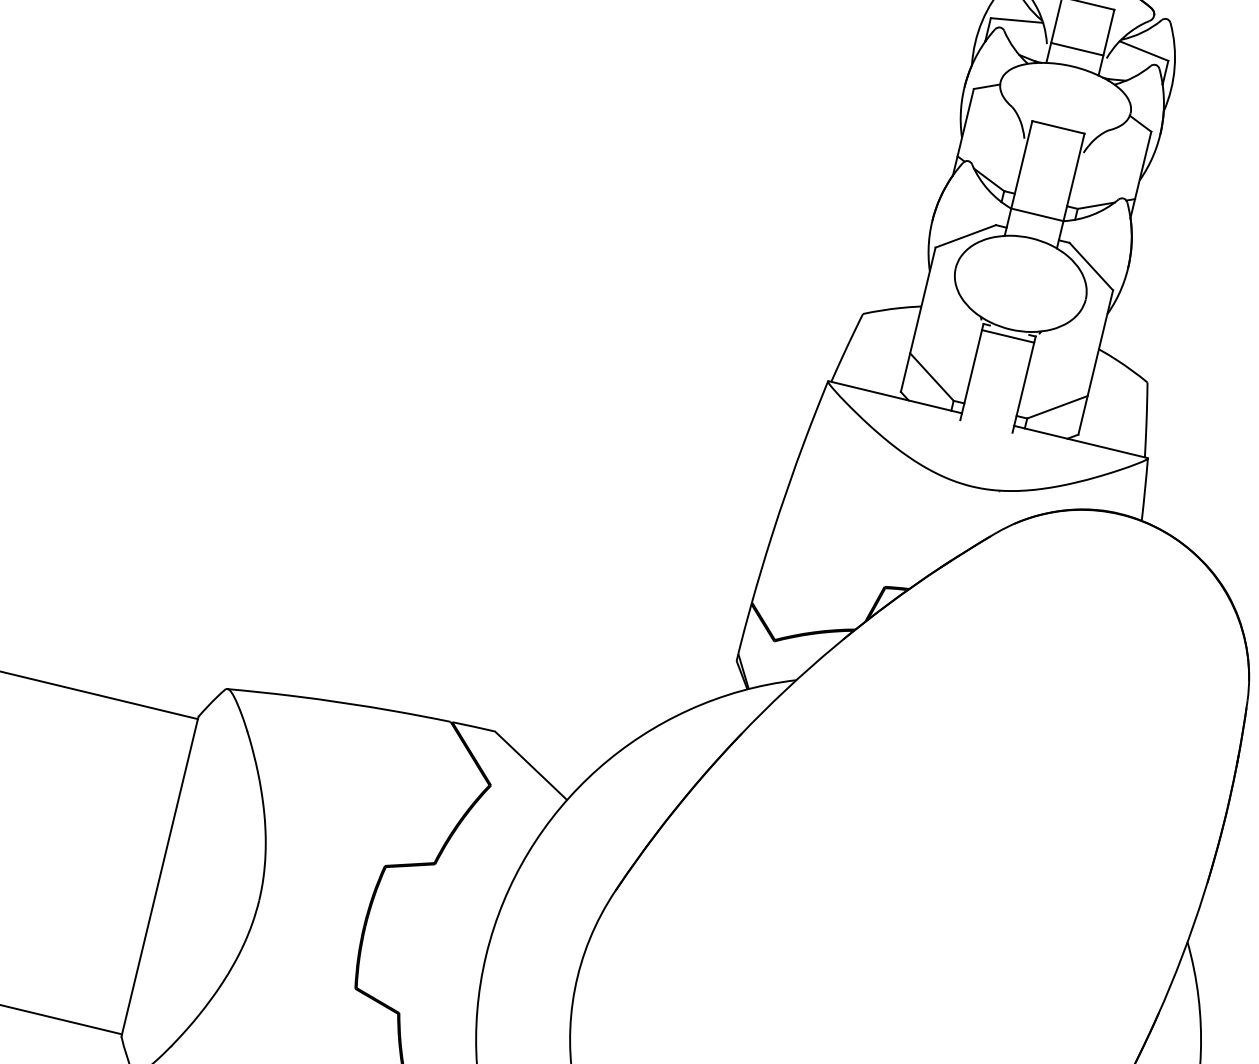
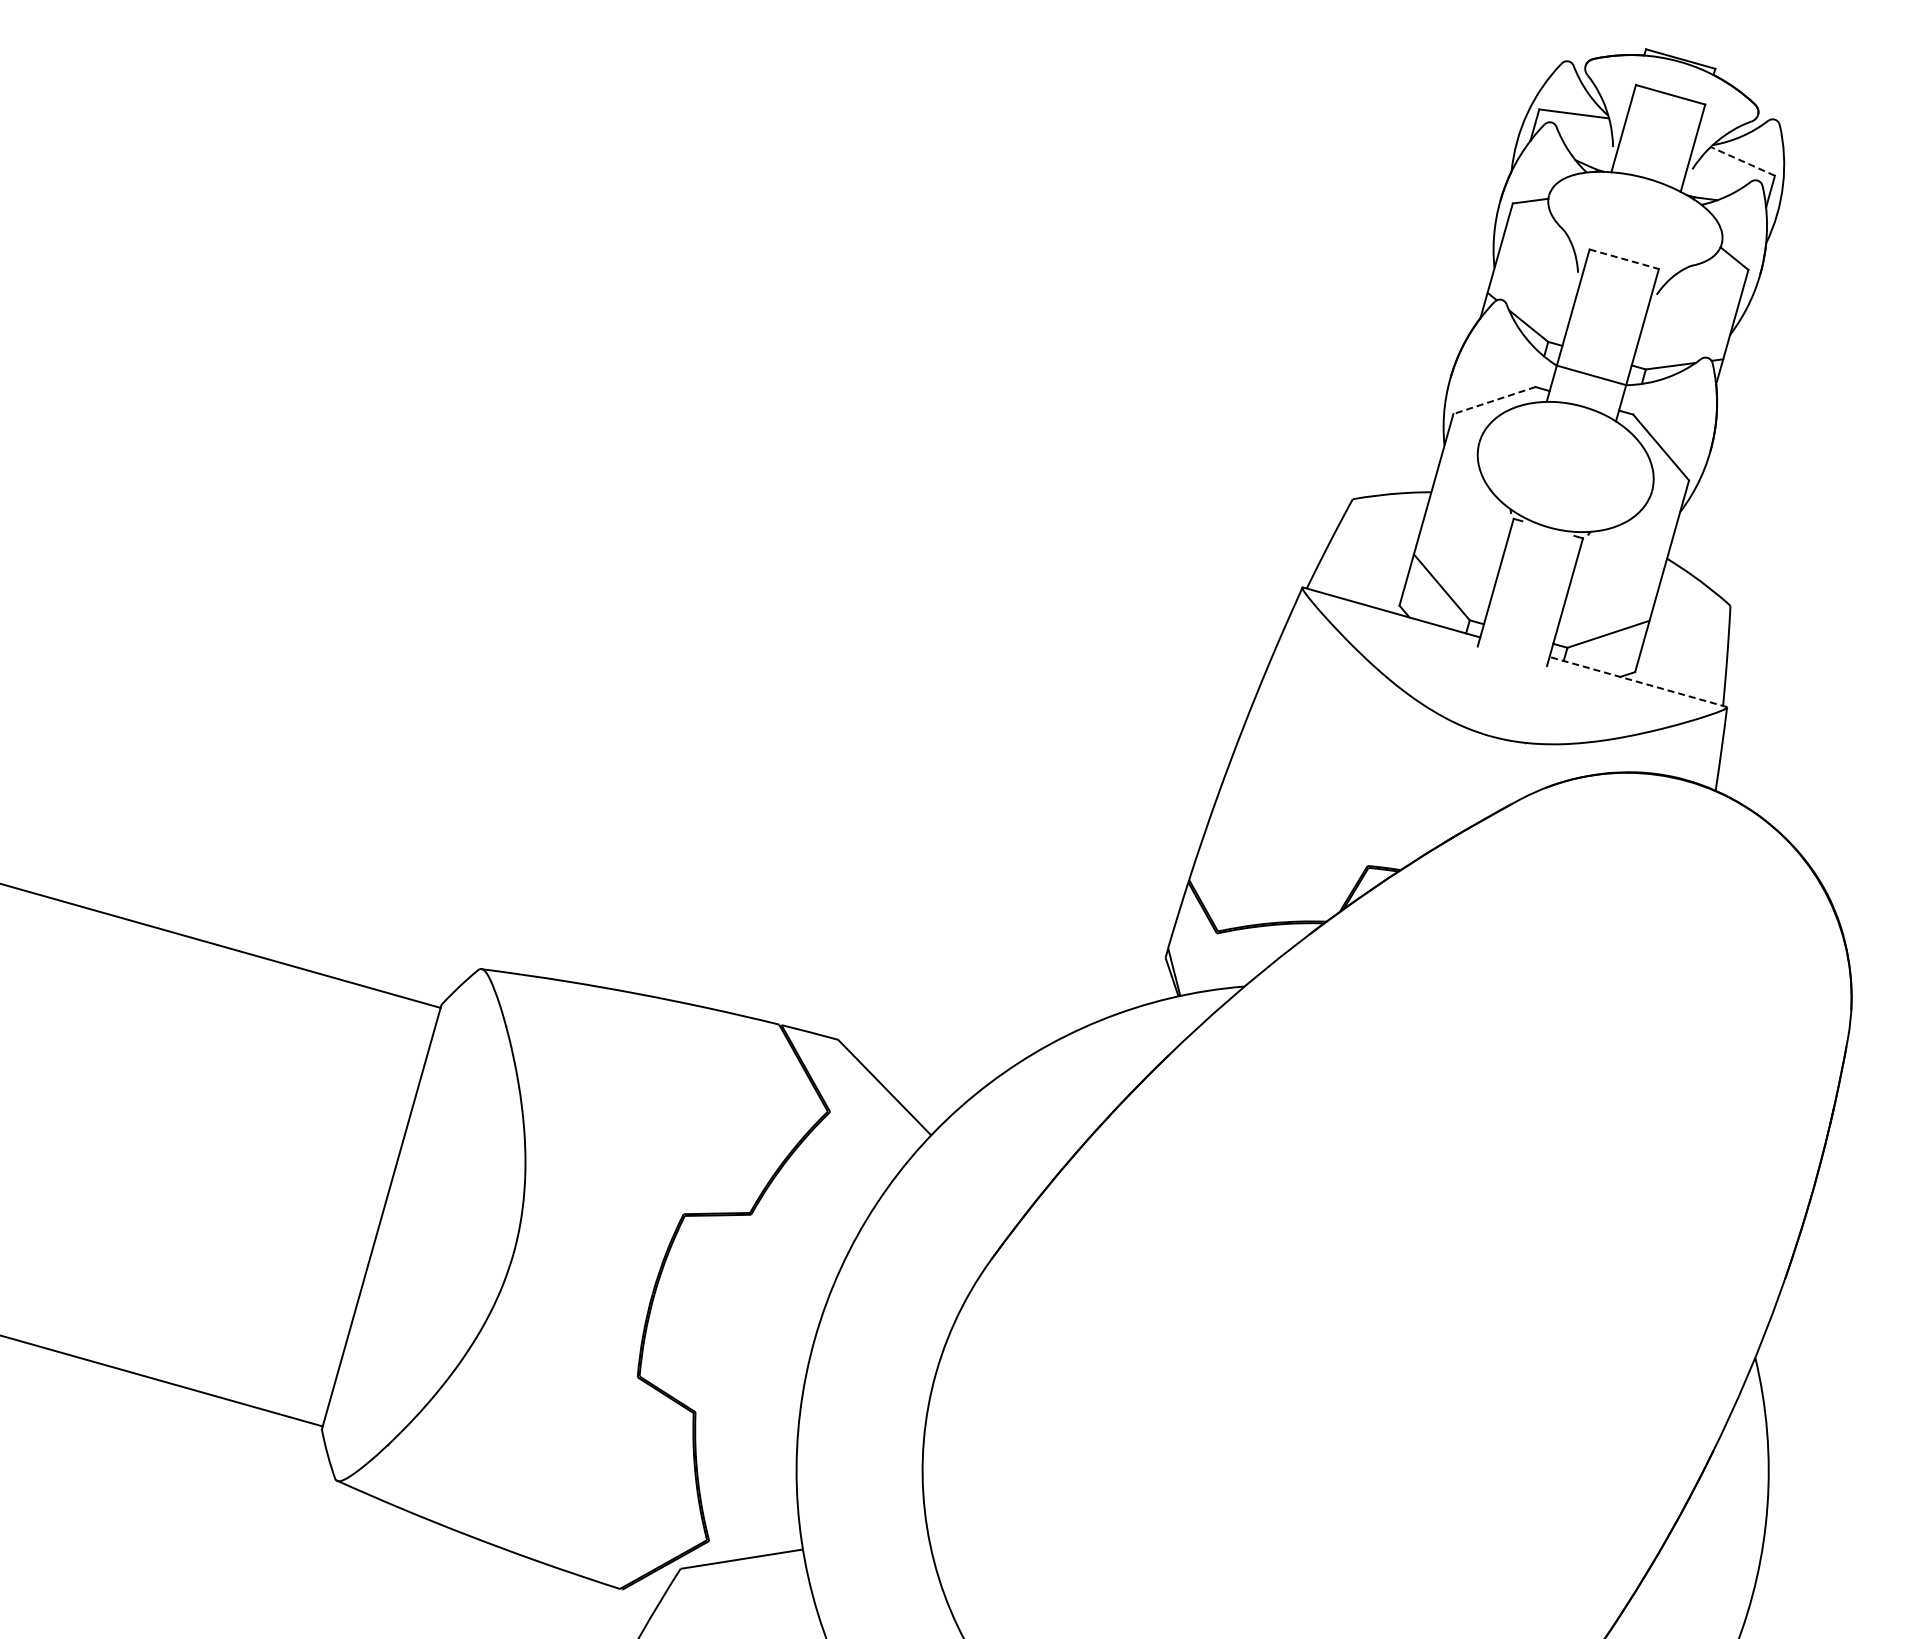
line: (1077, 49) -> (1653, 155), removed
line: (1143, 51) -> (1742, 161), solid -> dashed
line: (1058, 127) -> (1624, 259), solid -> dashed
line: (965, 236) -> (1494, 400), solid -> dashed
line: (1007, 336) -> (1545, 536), removed
line: (1080, 441) -> (1637, 681), solid -> dashed

